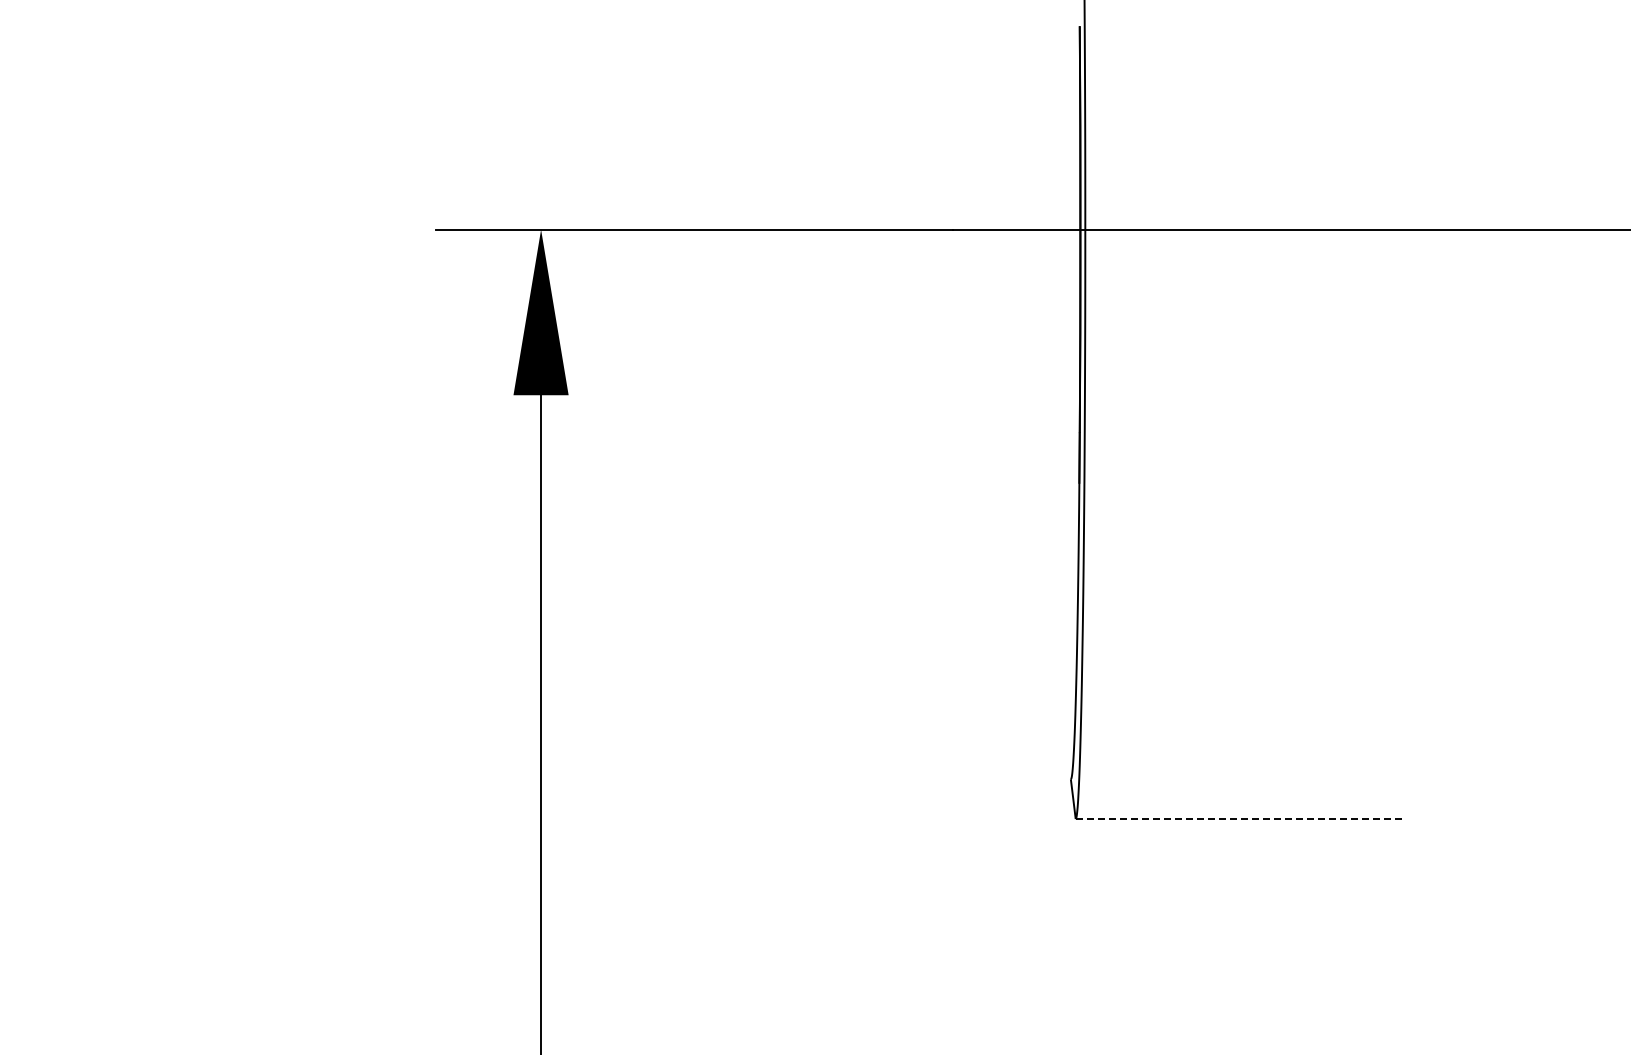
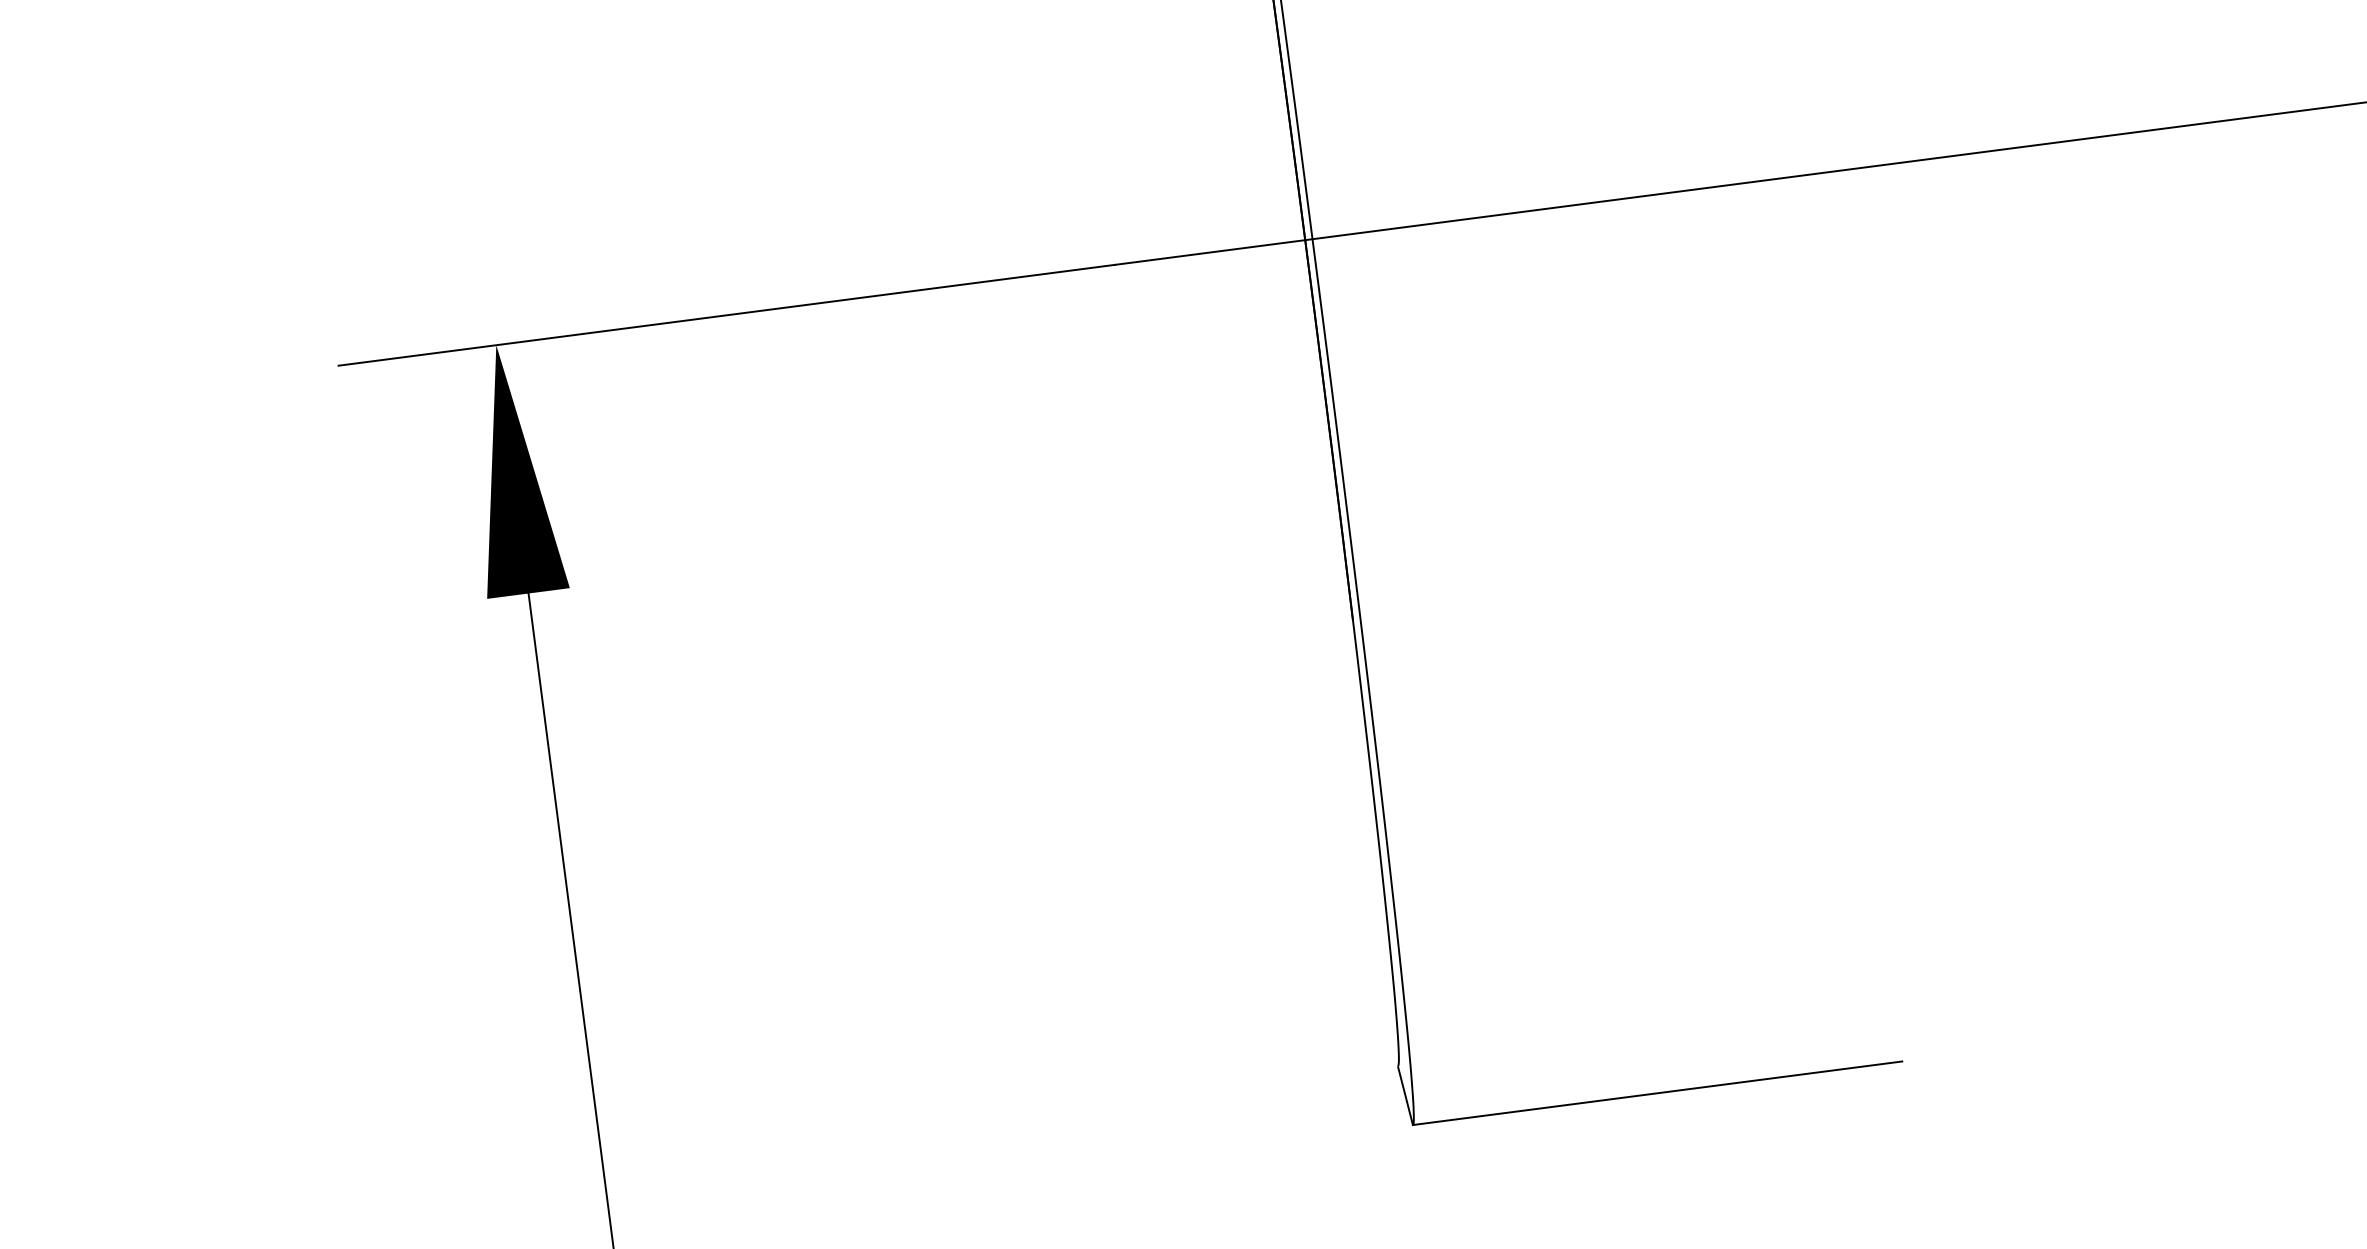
line: (1238, 819) -> (1657, 1093), dashed -> solid

